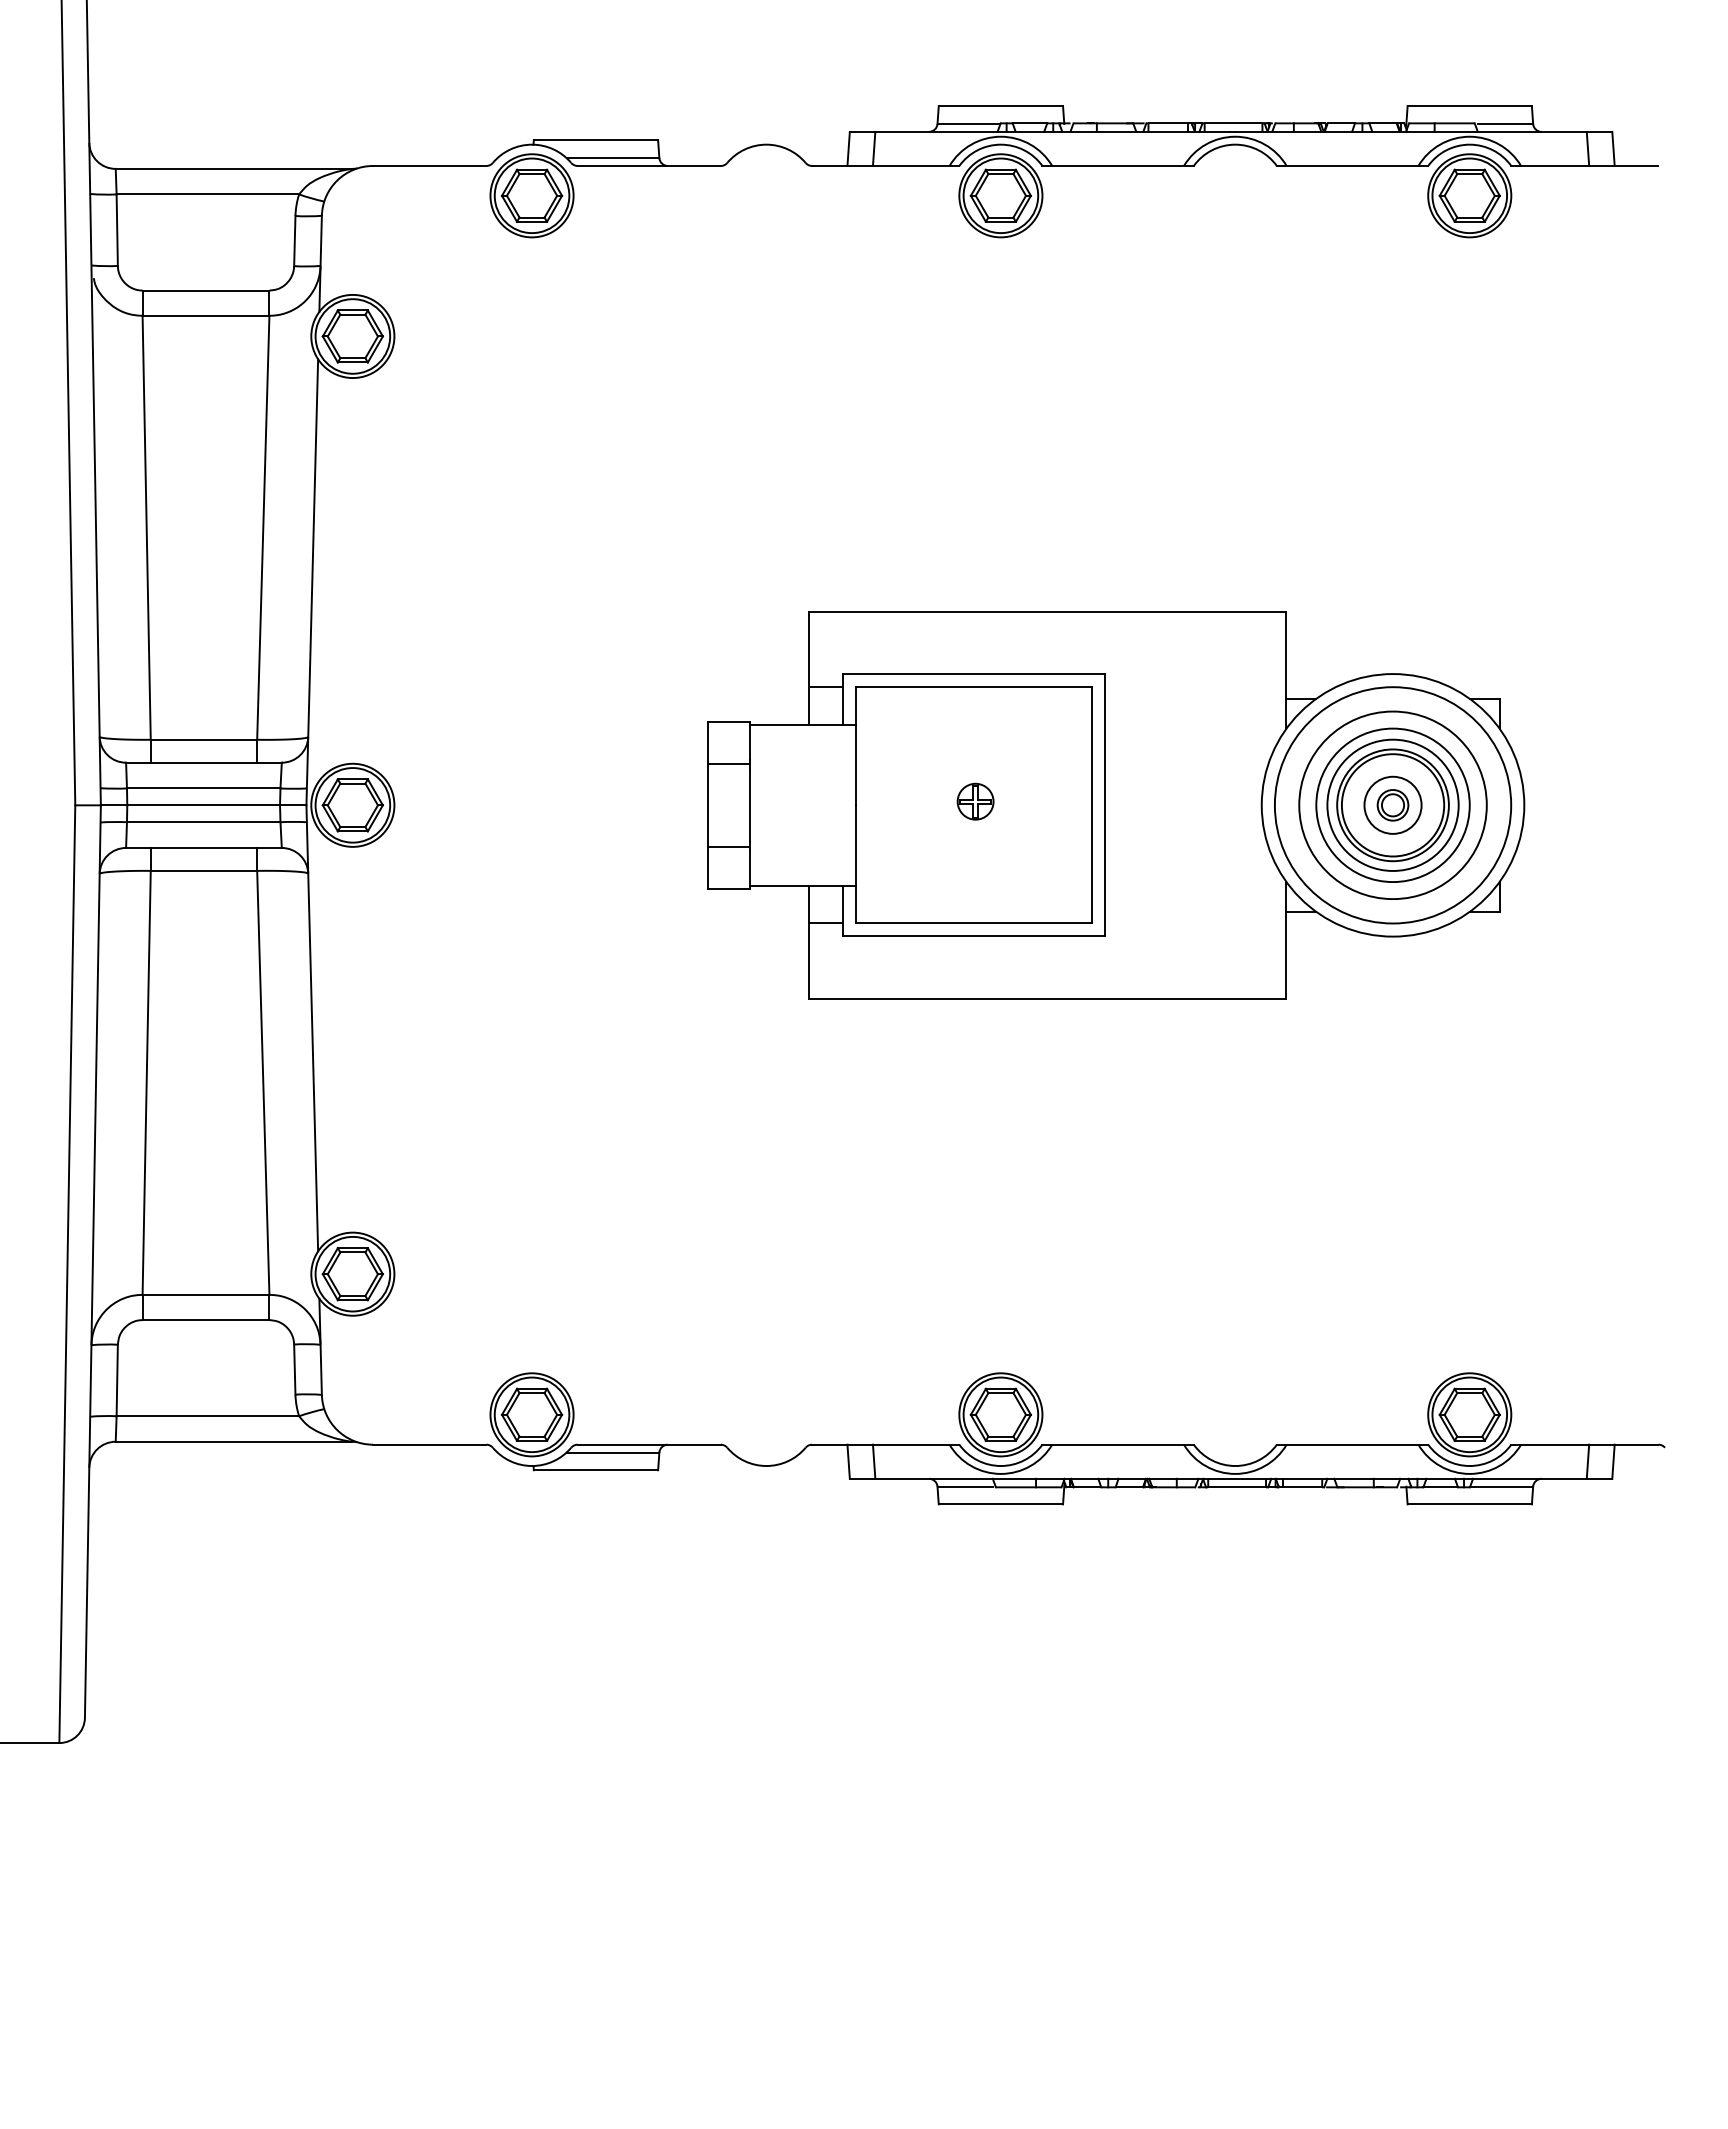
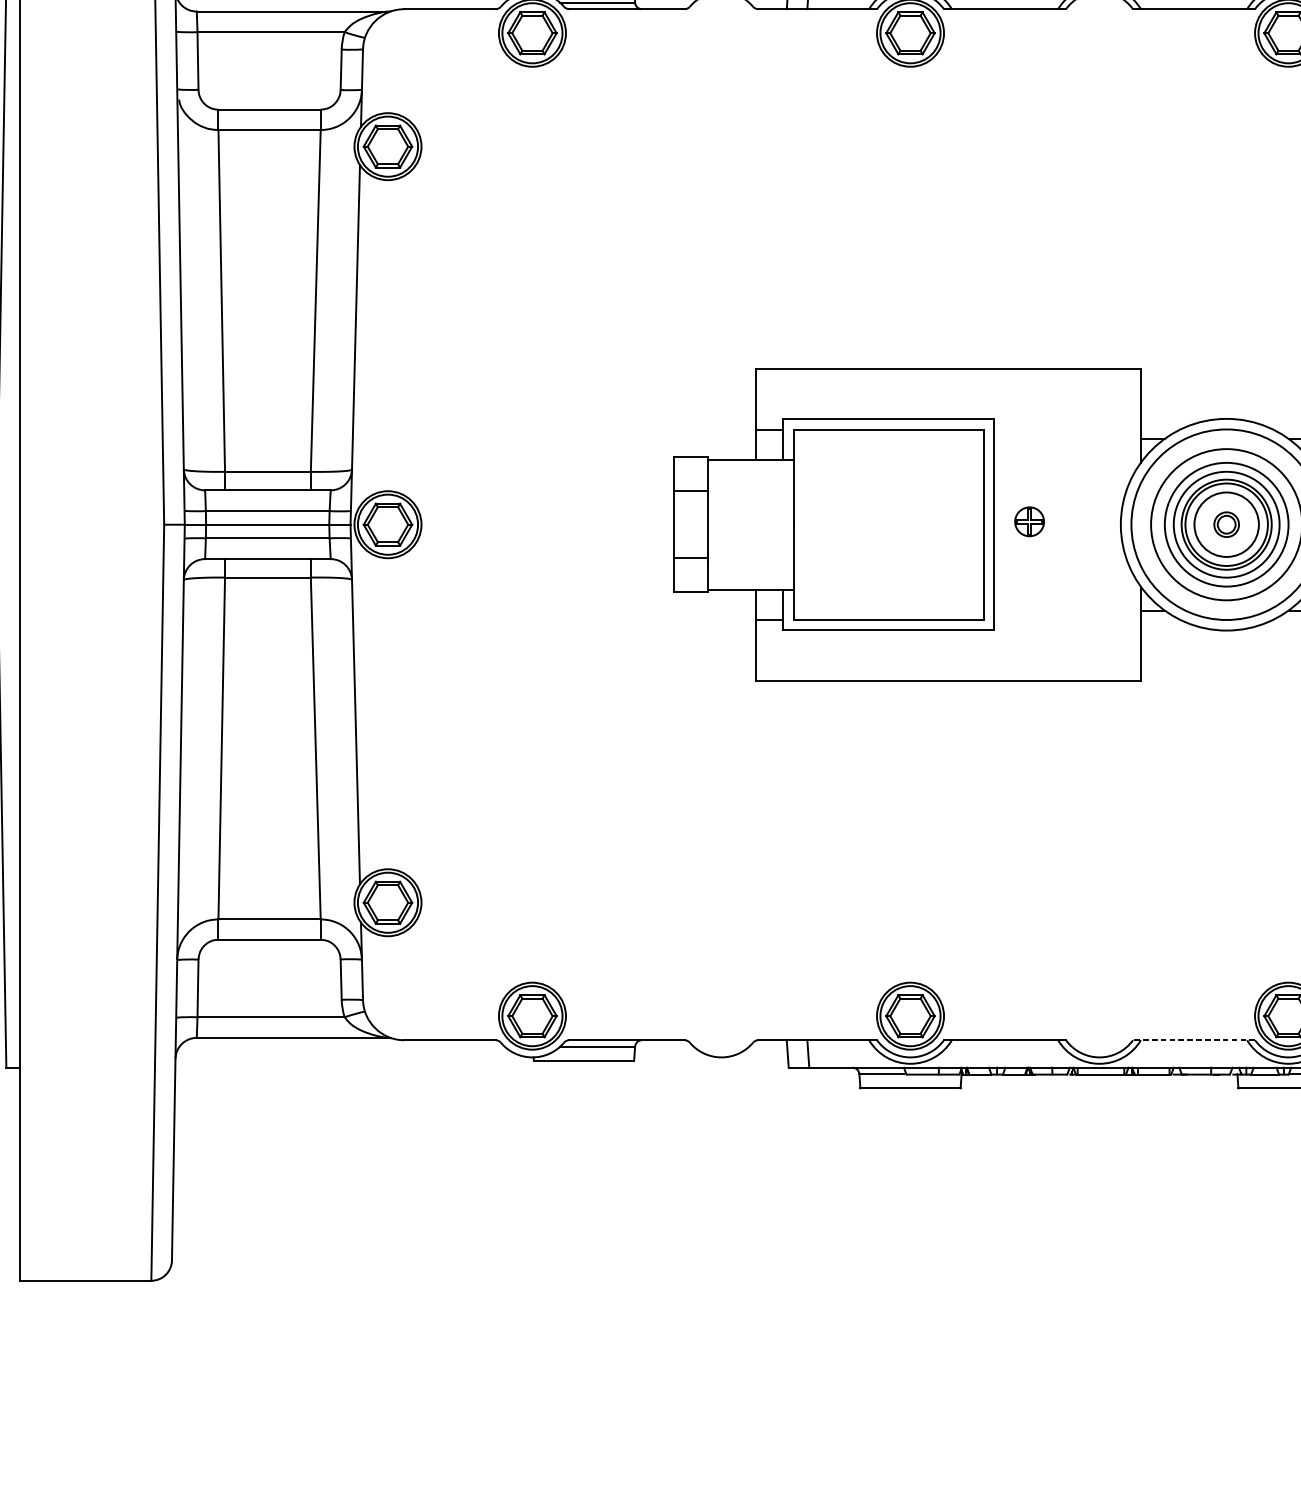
part: (975, 801) -> (1029, 521), moved
circle: (1392, 804) -> (1226, 524), size x1.4
line: (1352, 1444) -> (1194, 1040), solid -> dashed

